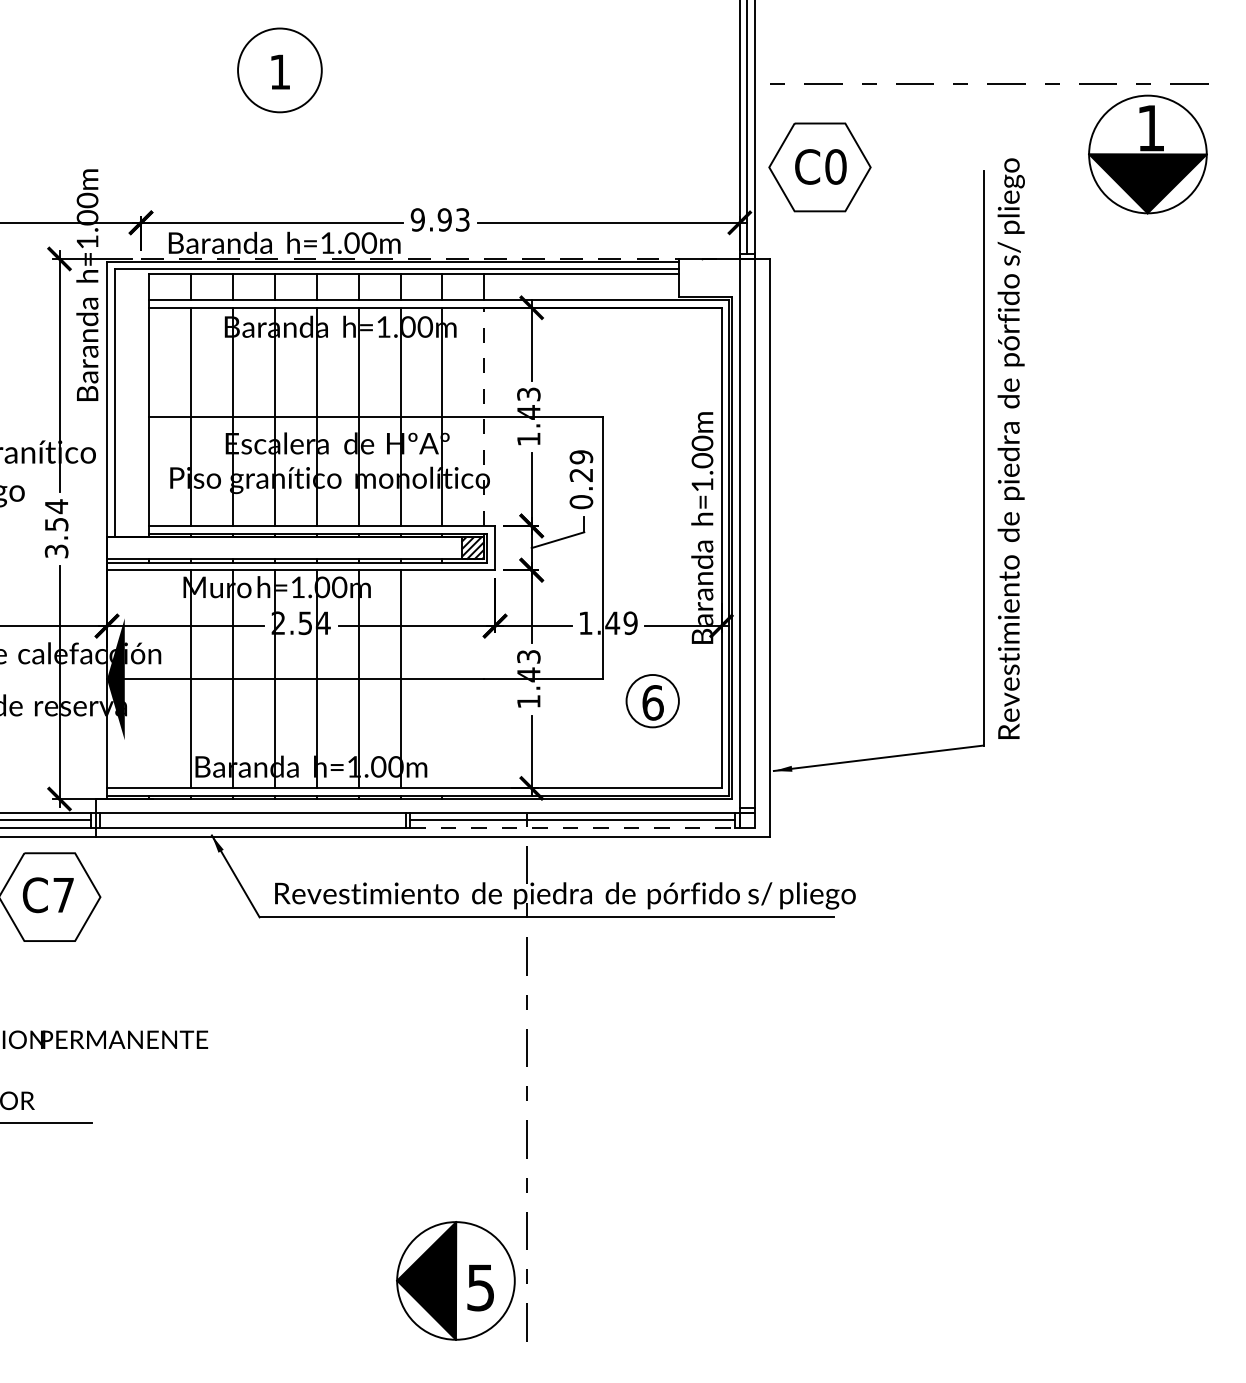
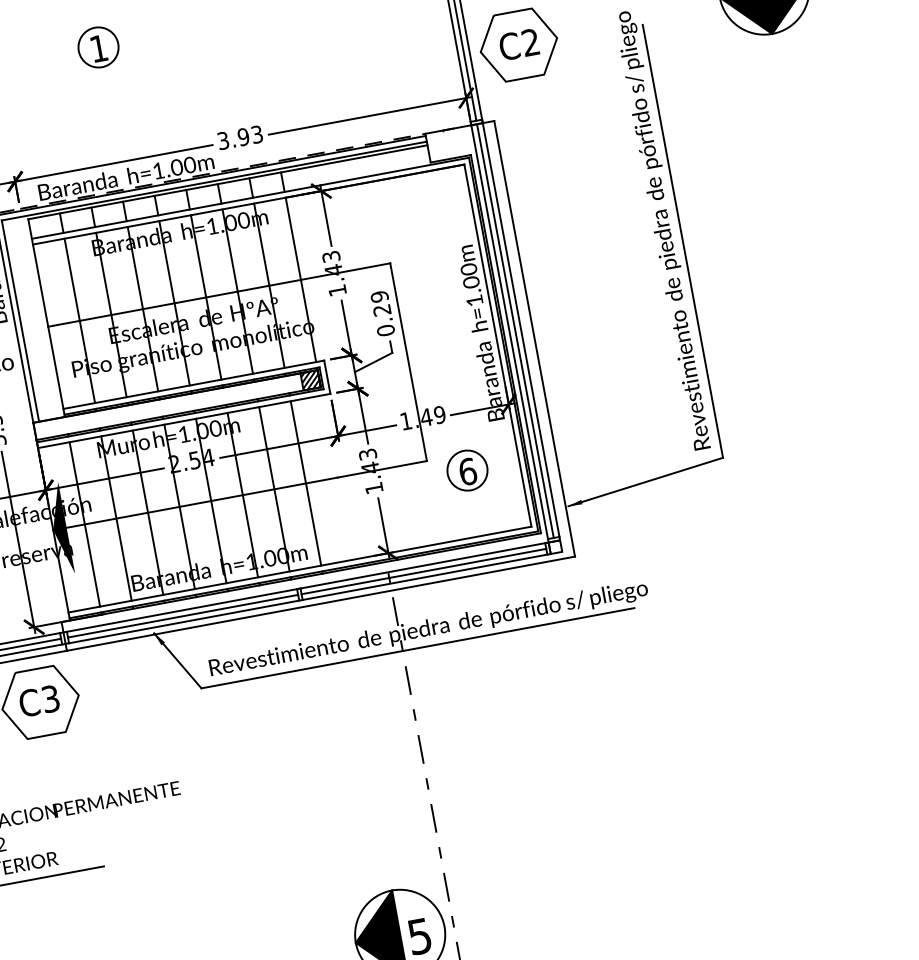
circle: (279, 70) -> (98, 47), size x0.62
text: (835, 166) -> (530, 42), C0 -> C2
text: (417, 219) -> (222, 140), 9.93 -> 3.93
line: (484, 416) -> (300, 279), dashed -> solid
text: (1010, 448) -> (663, 230), moved
line: (747, 533) -> (515, 331), added
line: (148, 679) -> (84, 524), added
line: (442, 679) -> (306, 483), added
line: (252, 820) -> (182, 616), added
line: (573, 828) -> (425, 577), dashed -> solid
text: (63, 895) -> (50, 699), C7 -> C3

